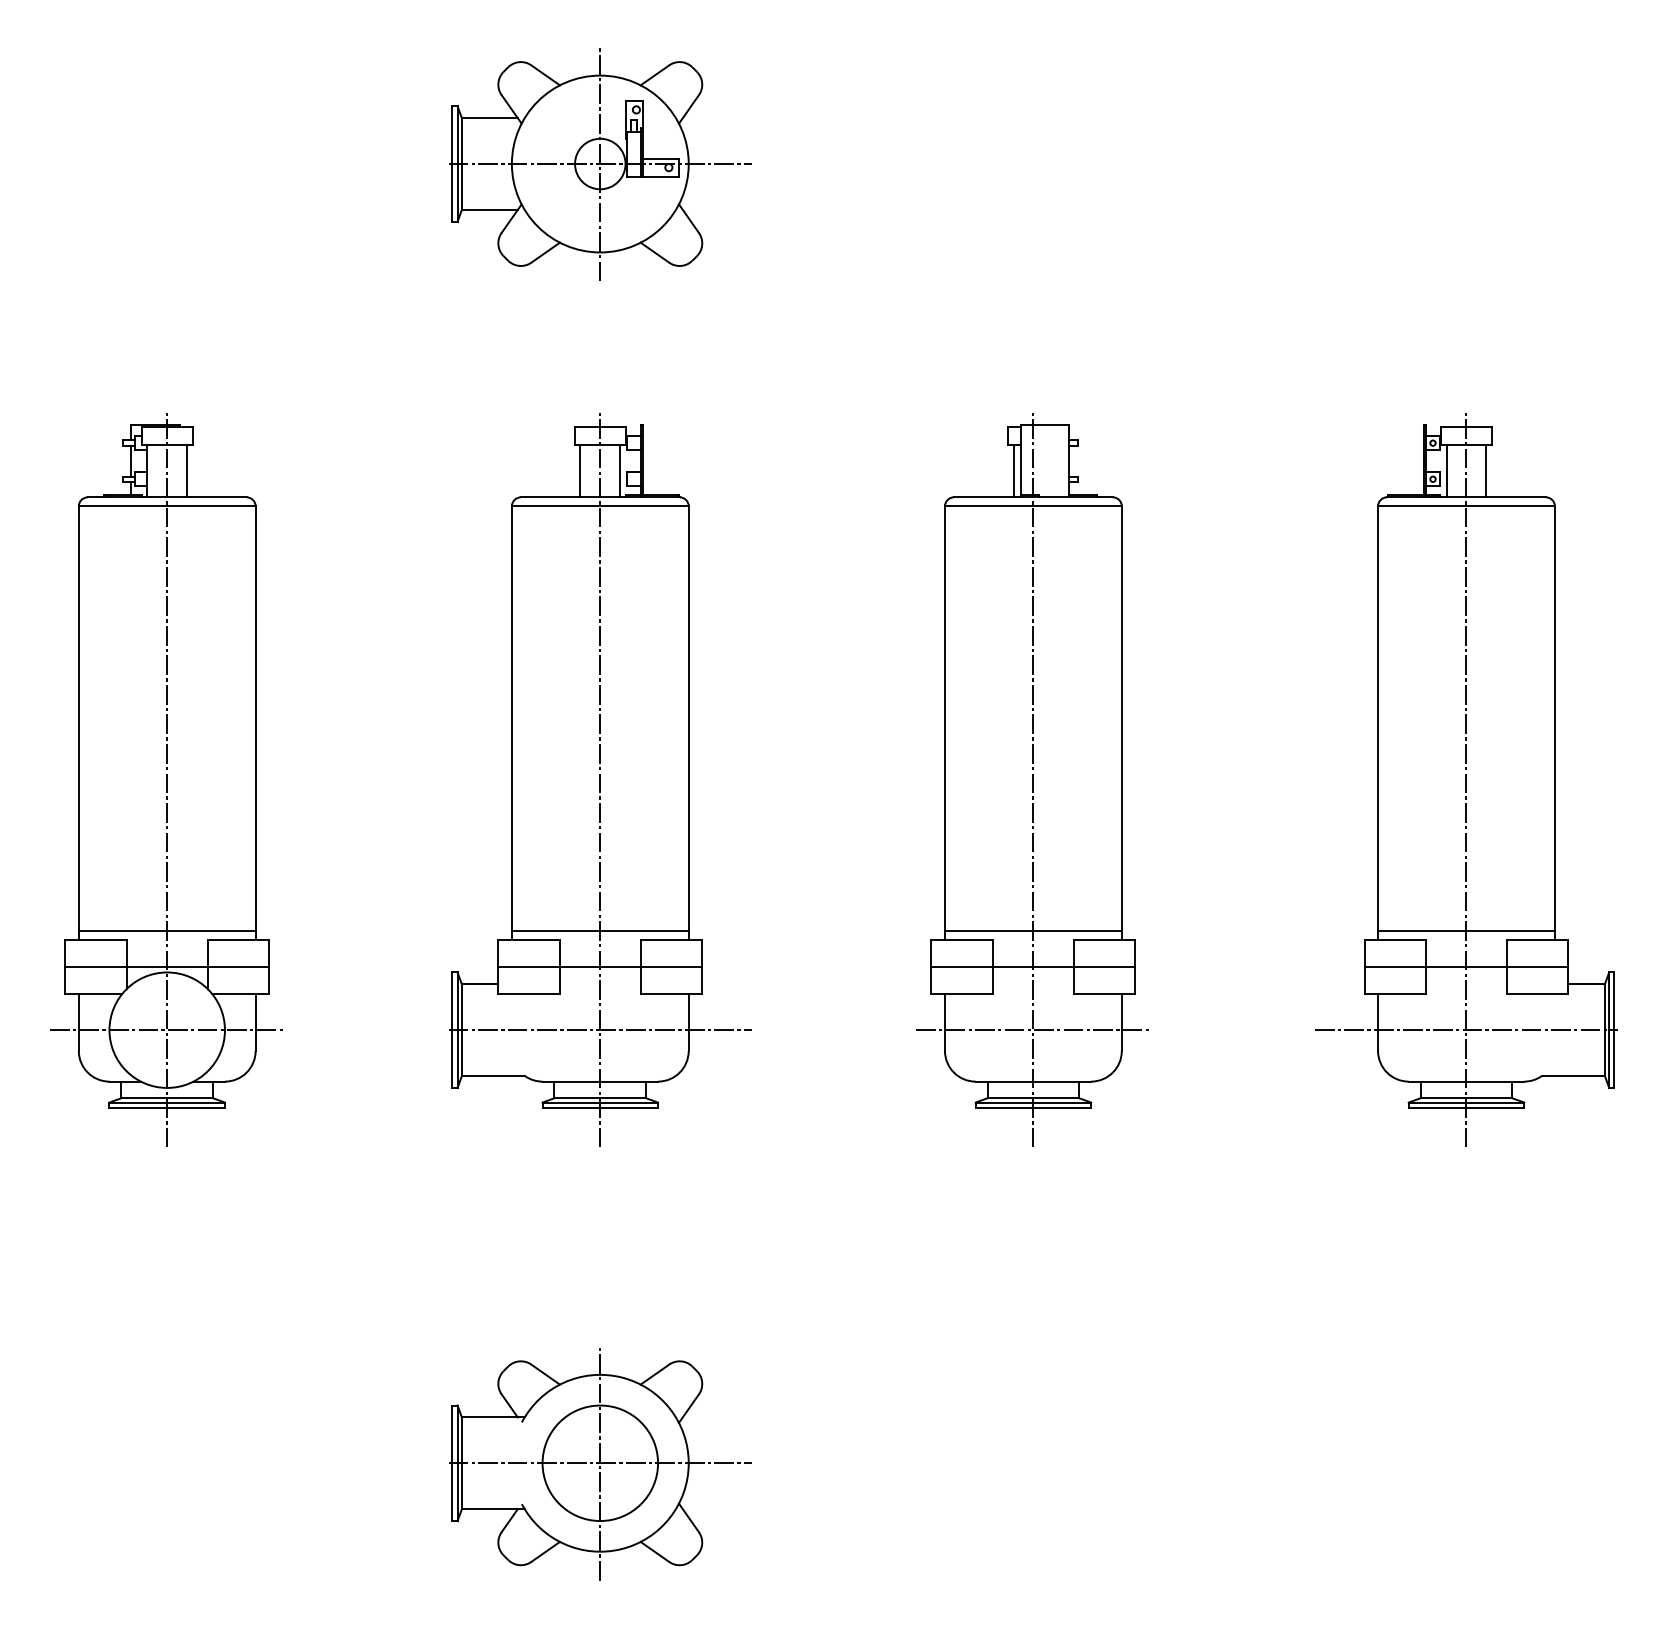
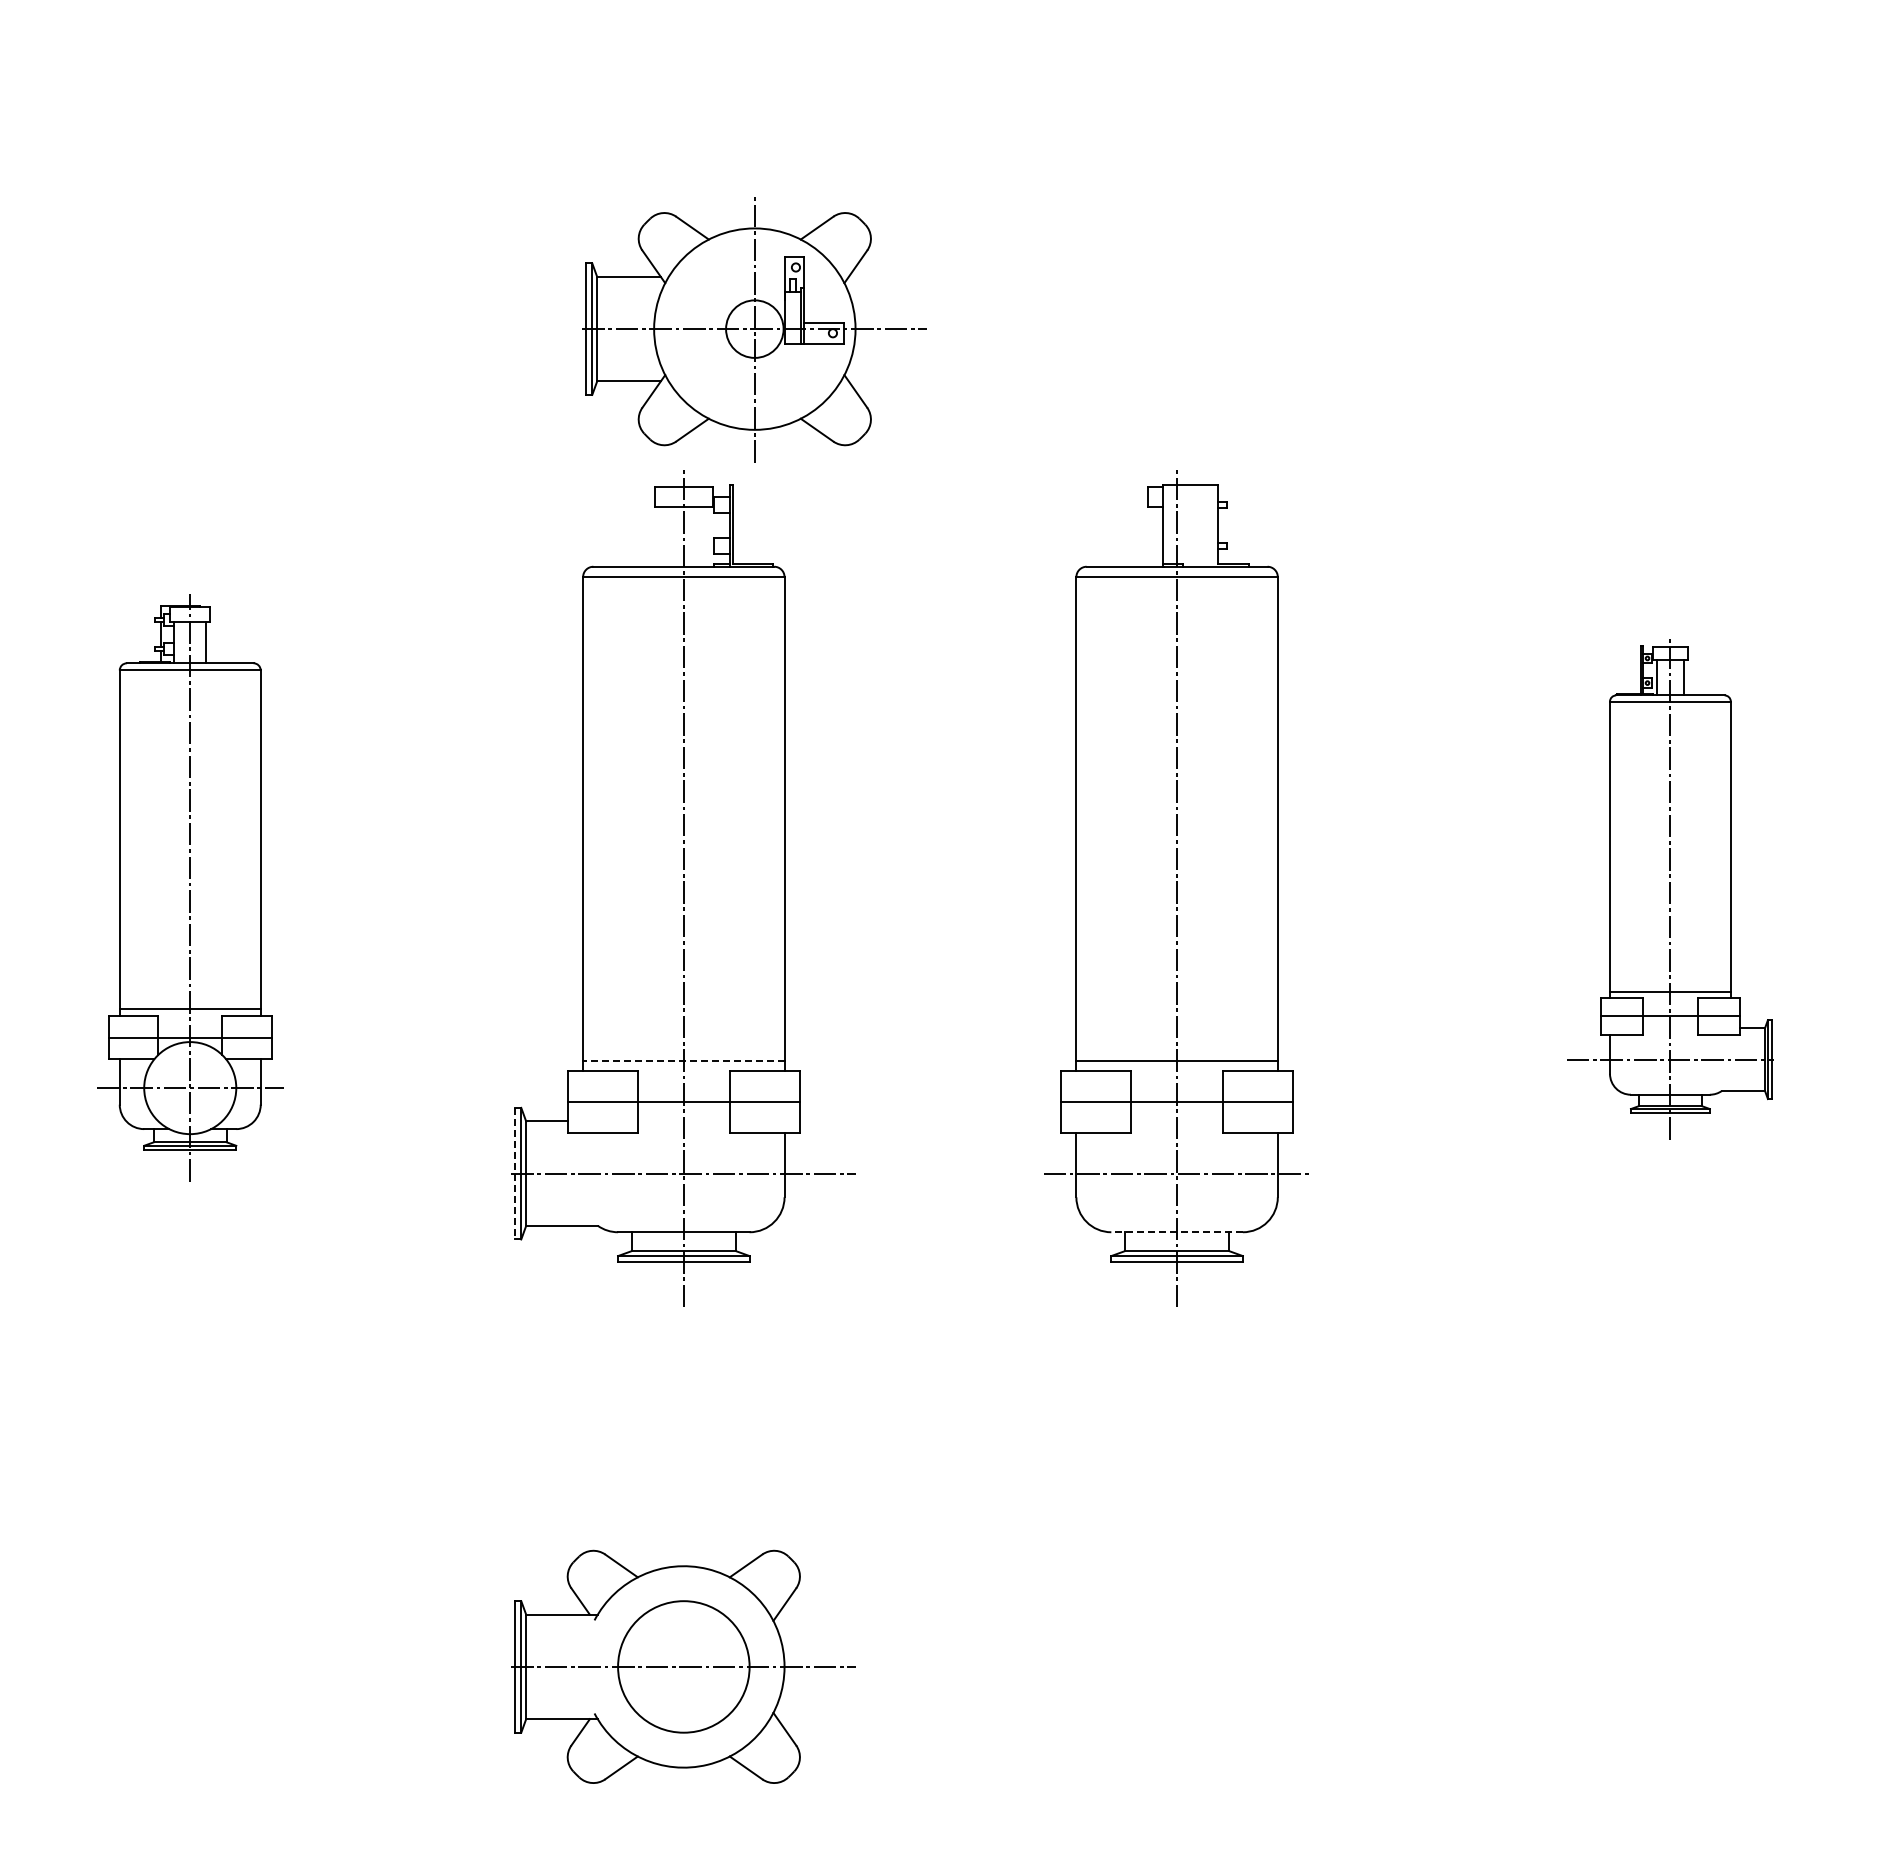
part: (600, 164) -> (754, 329), moved
line: (580, 470) -> (661, 536), removed
line: (620, 470) -> (706, 536), removed
line: (1013, 470) -> (1154, 536), removed
part: (166, 779) -> (189, 888), size x0.7
part: (1466, 779) -> (1670, 888), size x0.6
line: (600, 930) -> (683, 1060), solid -> dashed
line: (452, 1030) -> (515, 1173), solid -> dashed
line: (1033, 1081) -> (1177, 1232), solid -> dashed
line: (600, 1462) -> (683, 1666), removed

